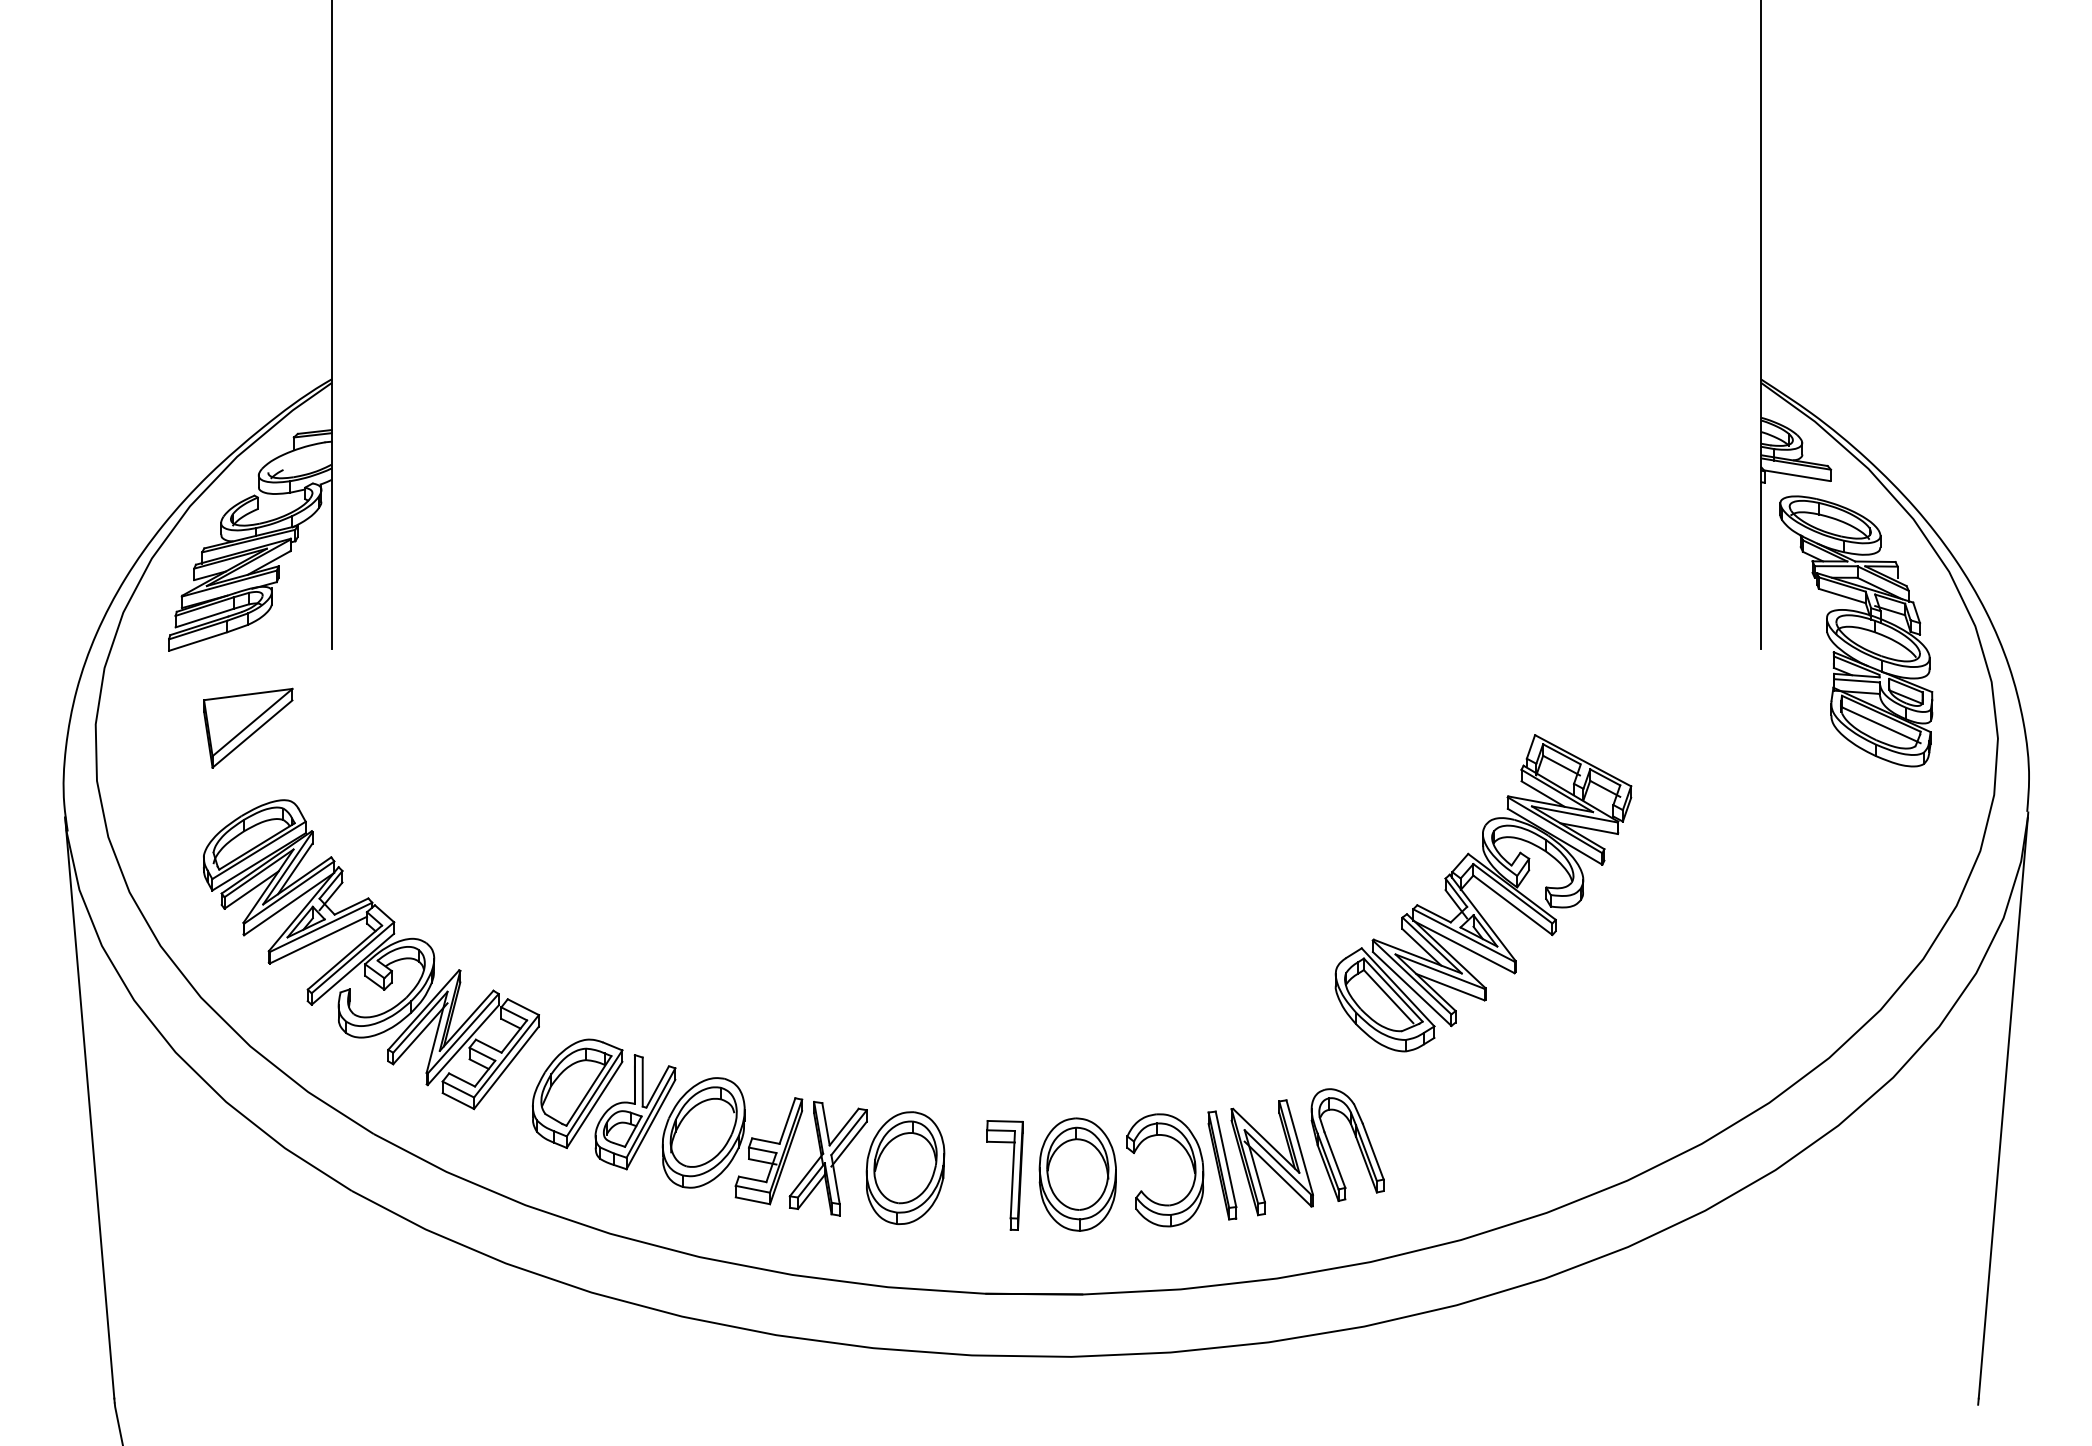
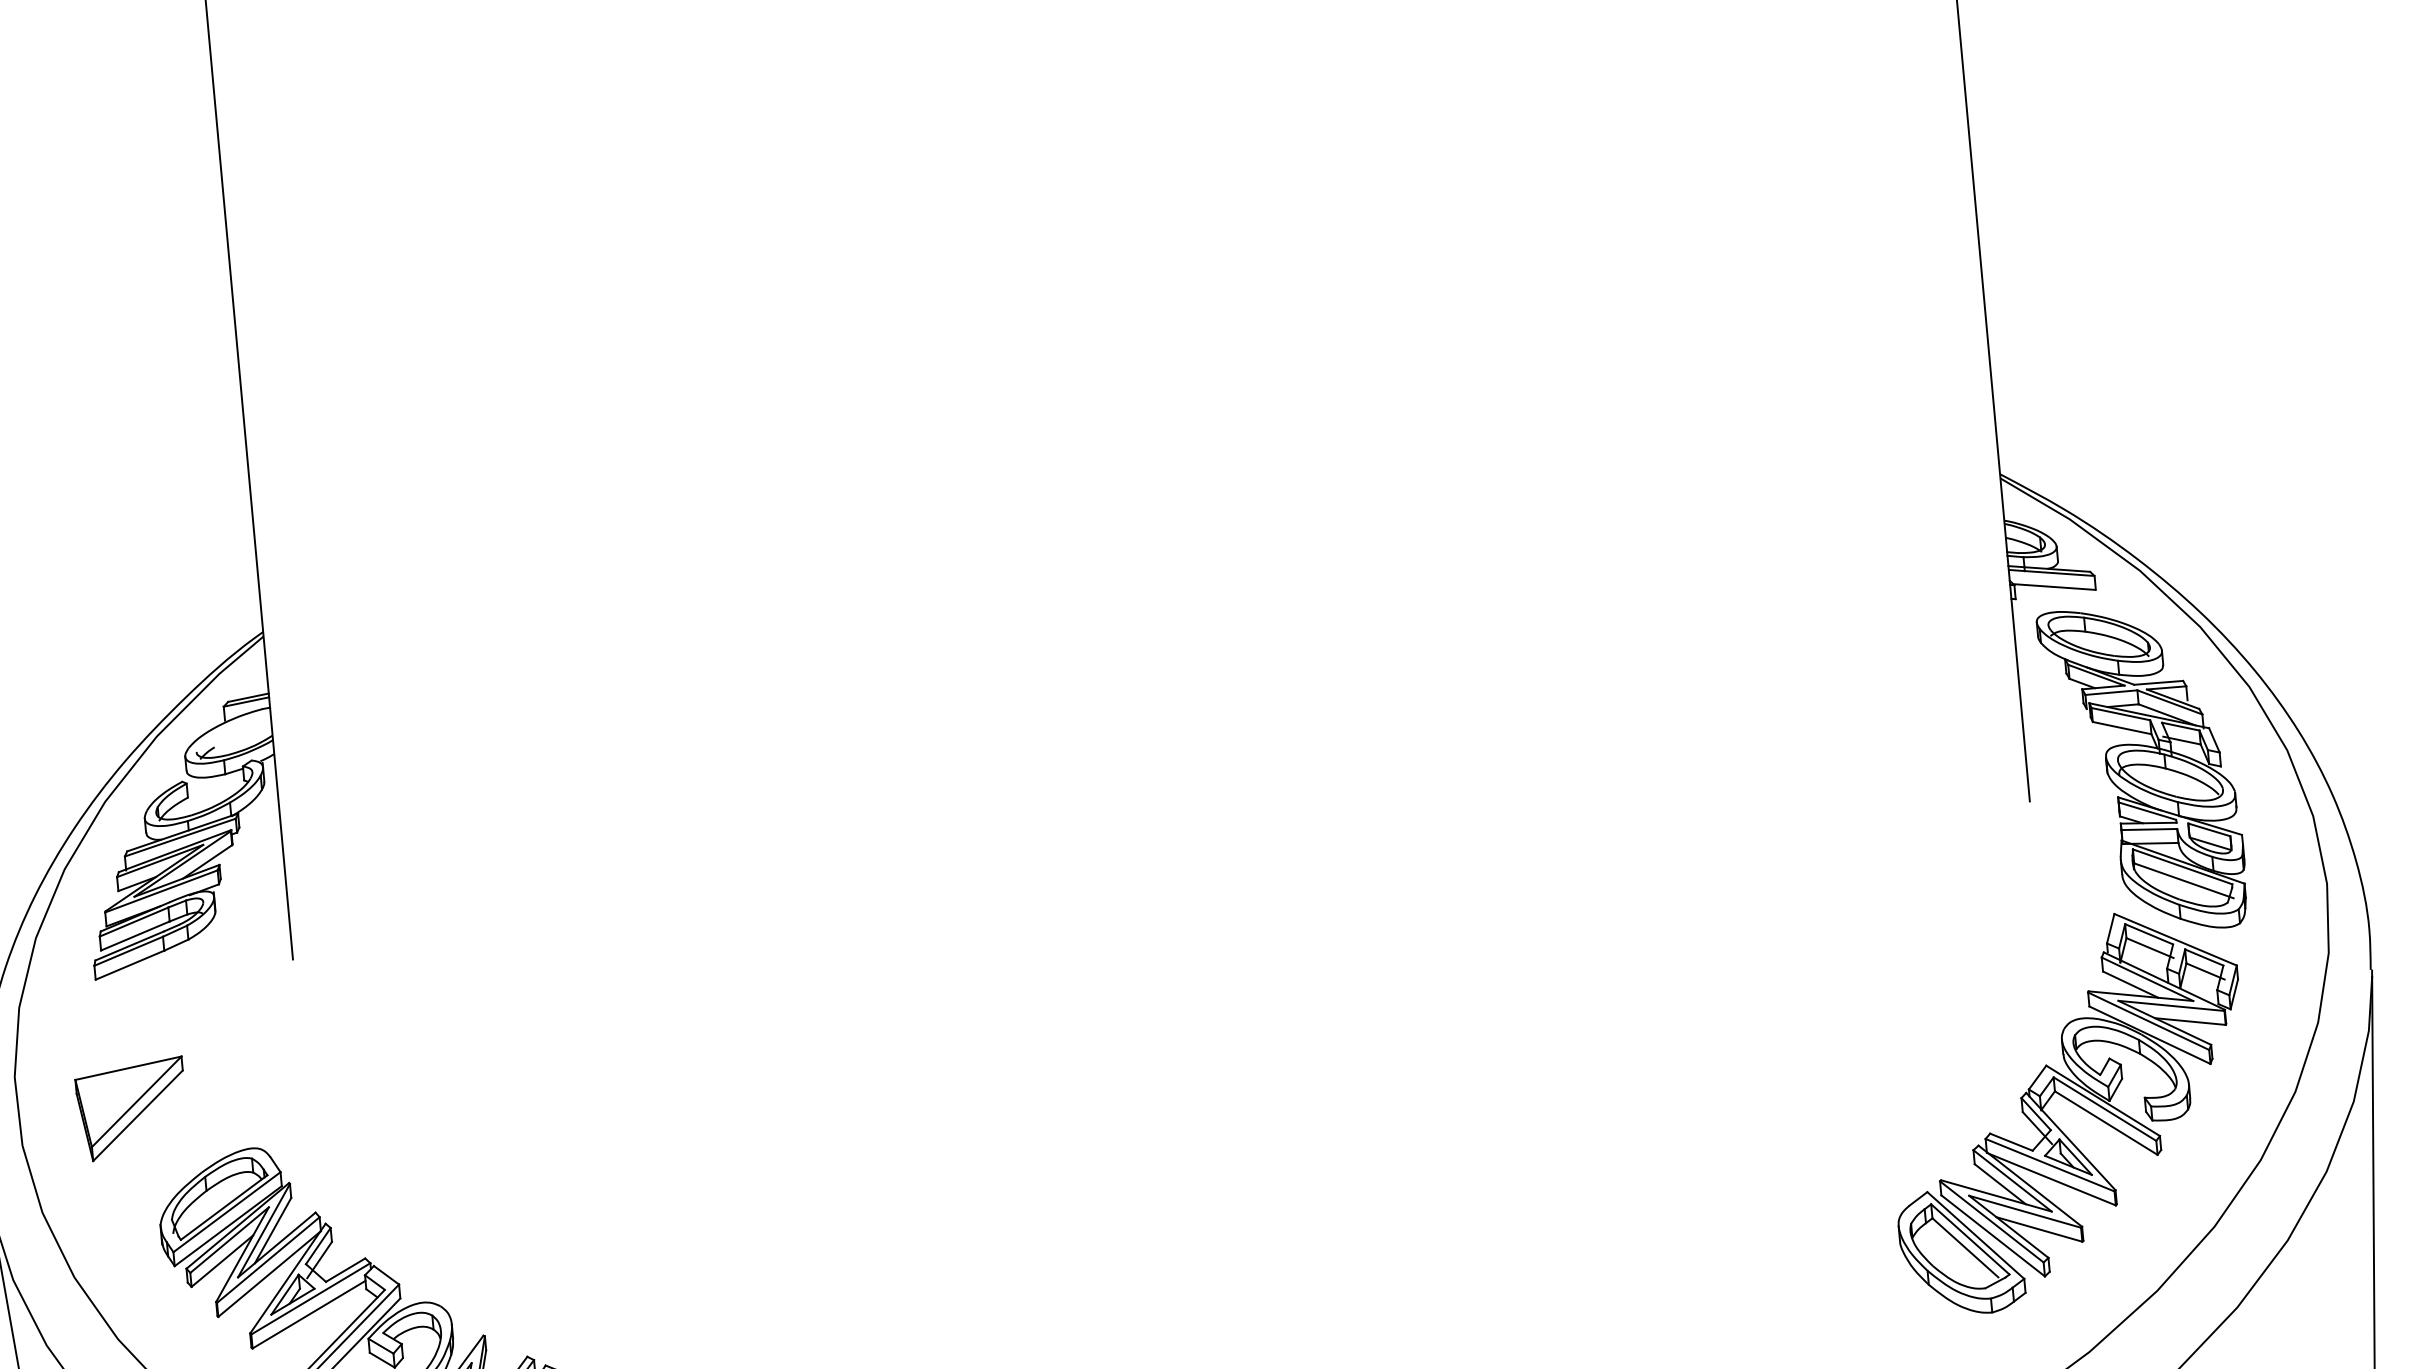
part: (248, 727) -> (132, 1108), moved
part: (1488, 888) -> (2074, 1105), moved

